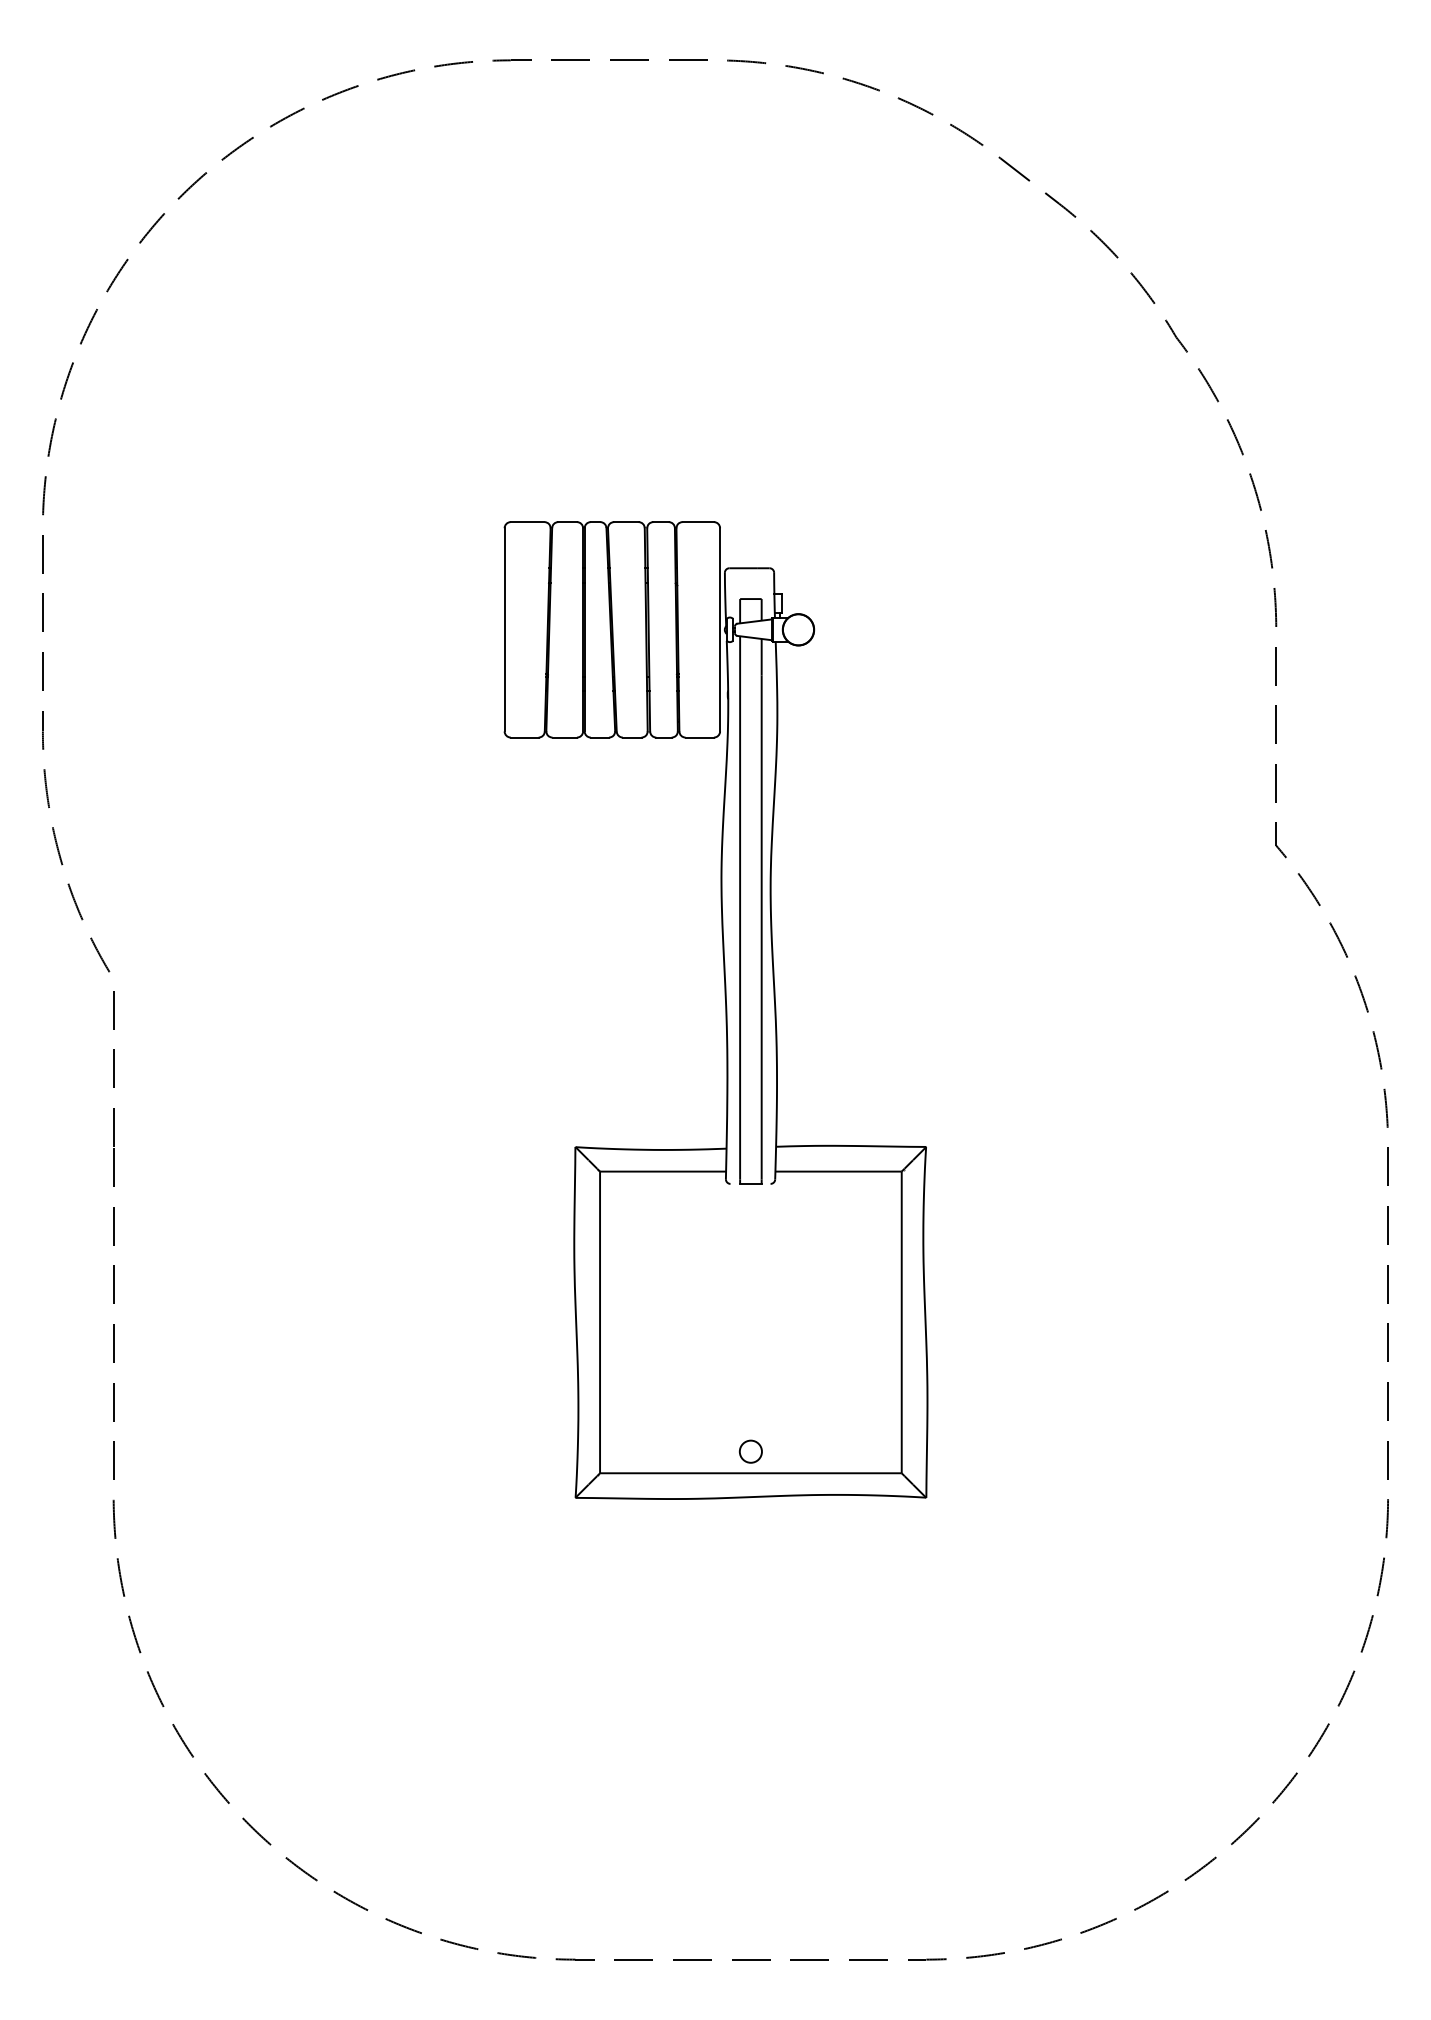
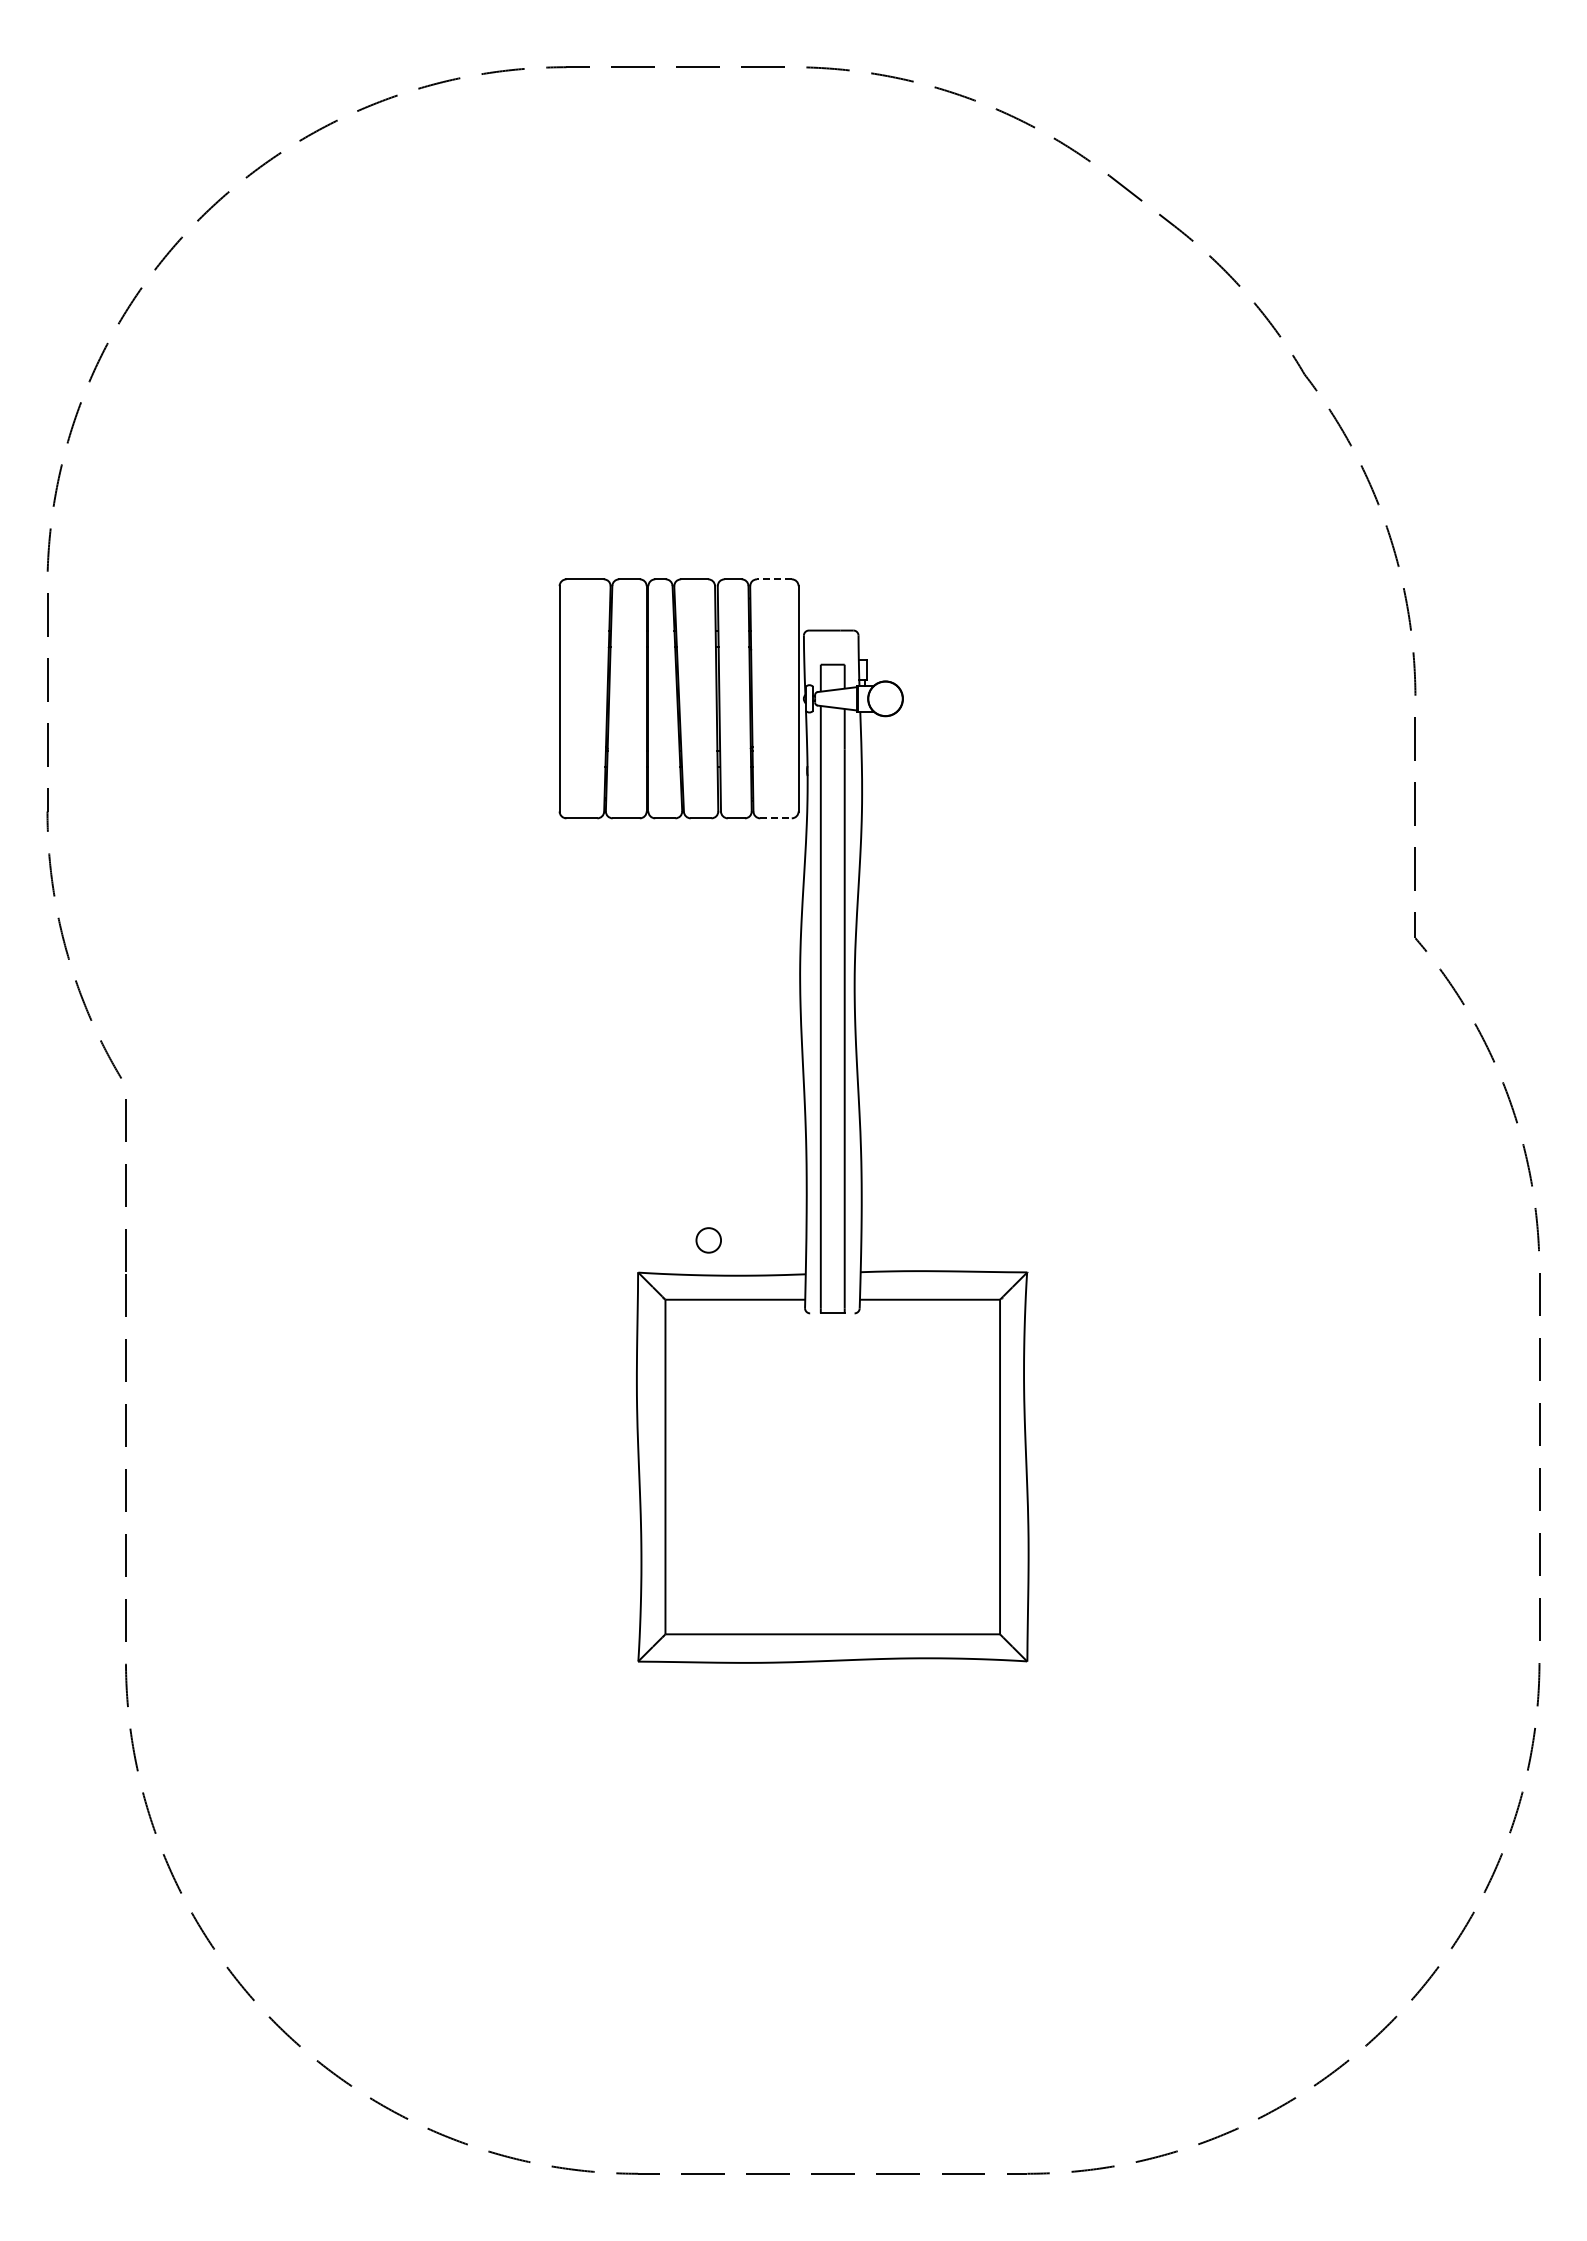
line: (697, 522) -> (773, 579), solid -> dashed
line: (700, 737) -> (776, 818), solid -> dashed
circle: (750, 1451) -> (708, 1240), moved

